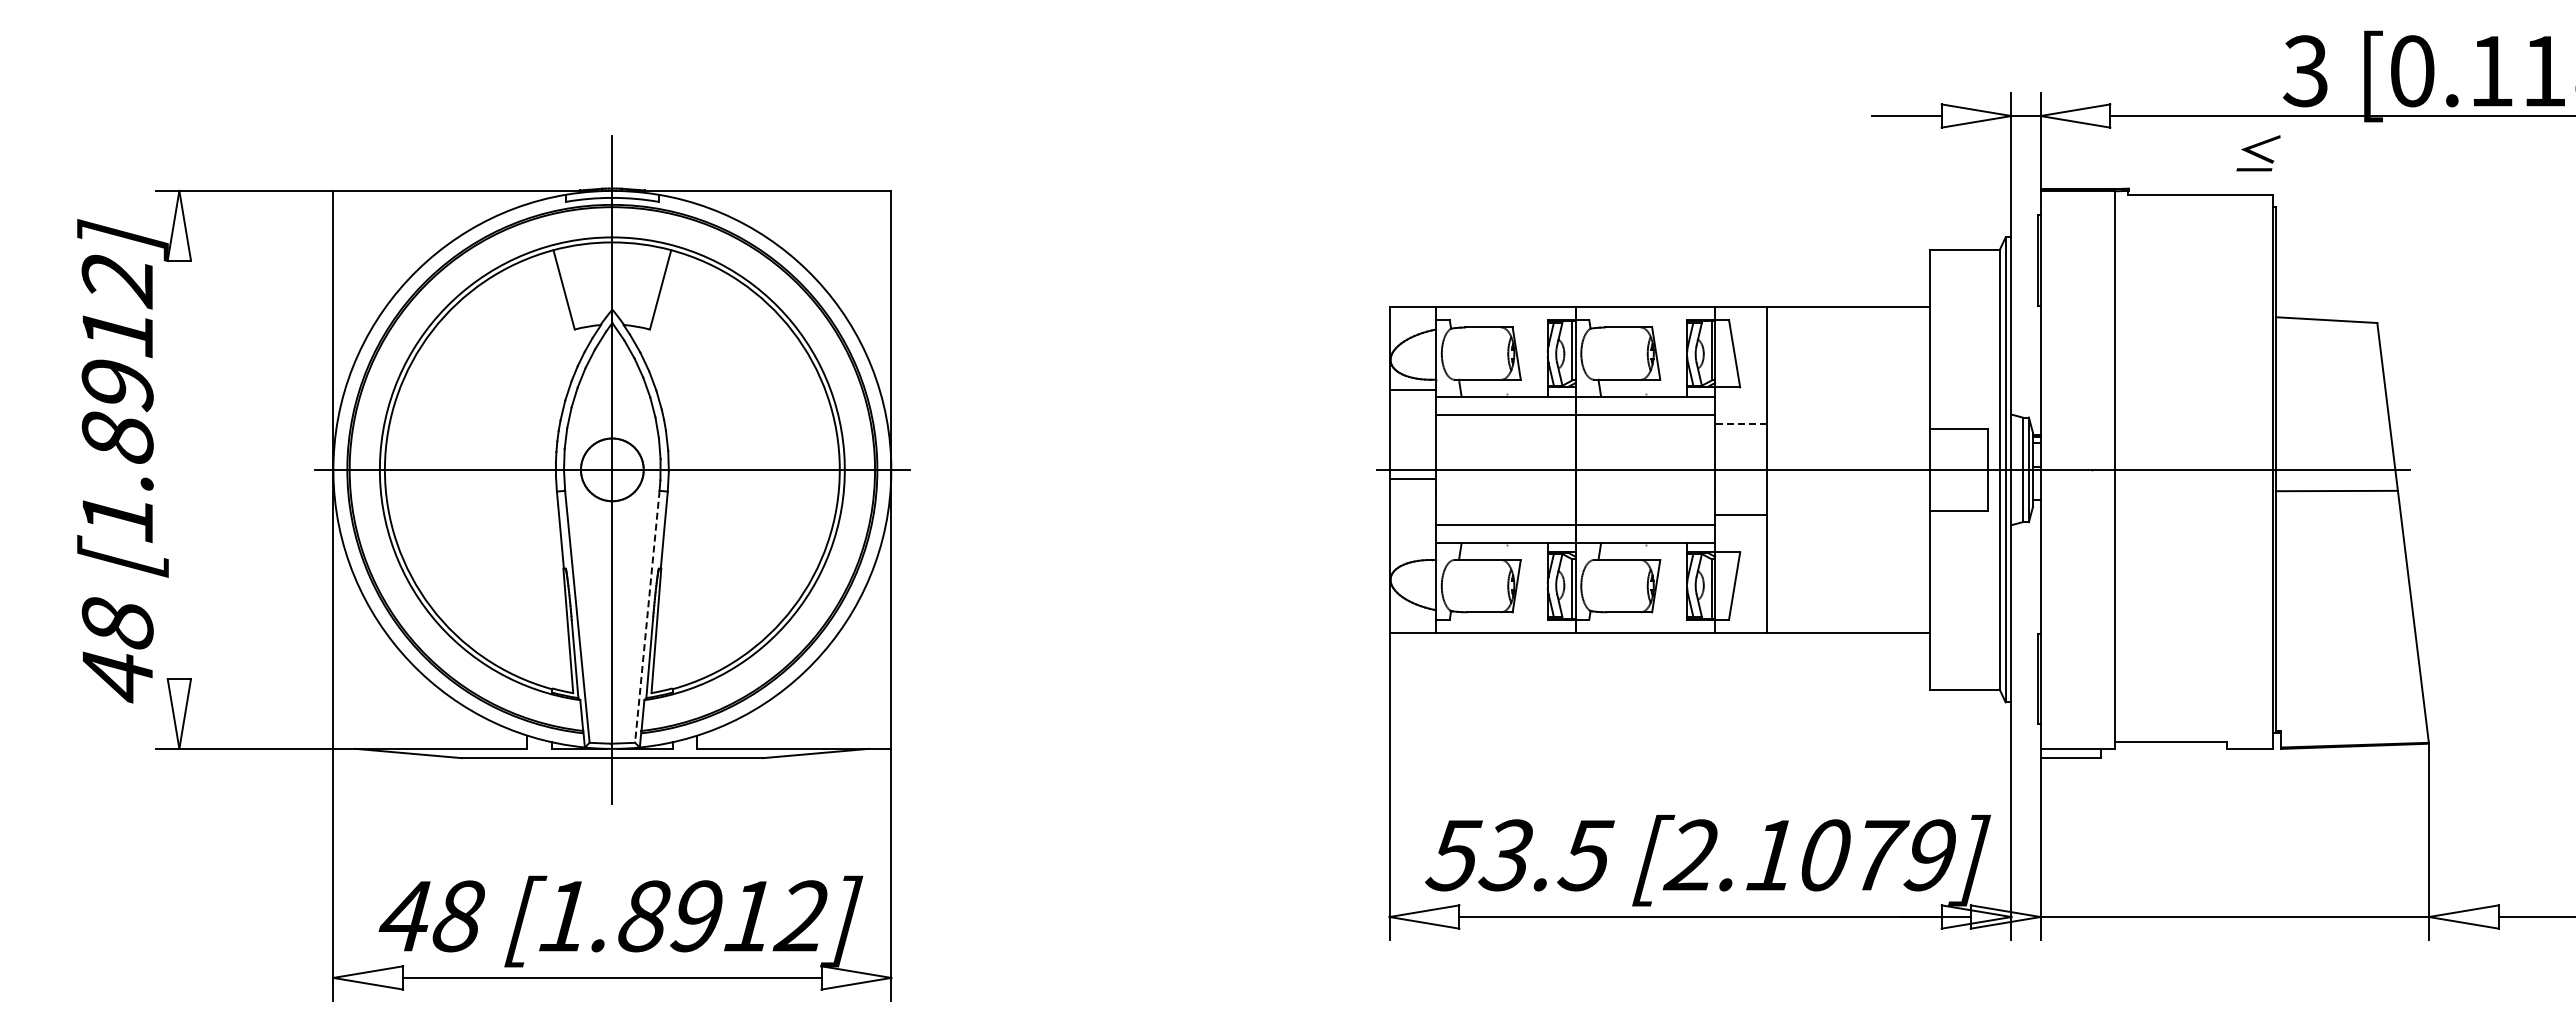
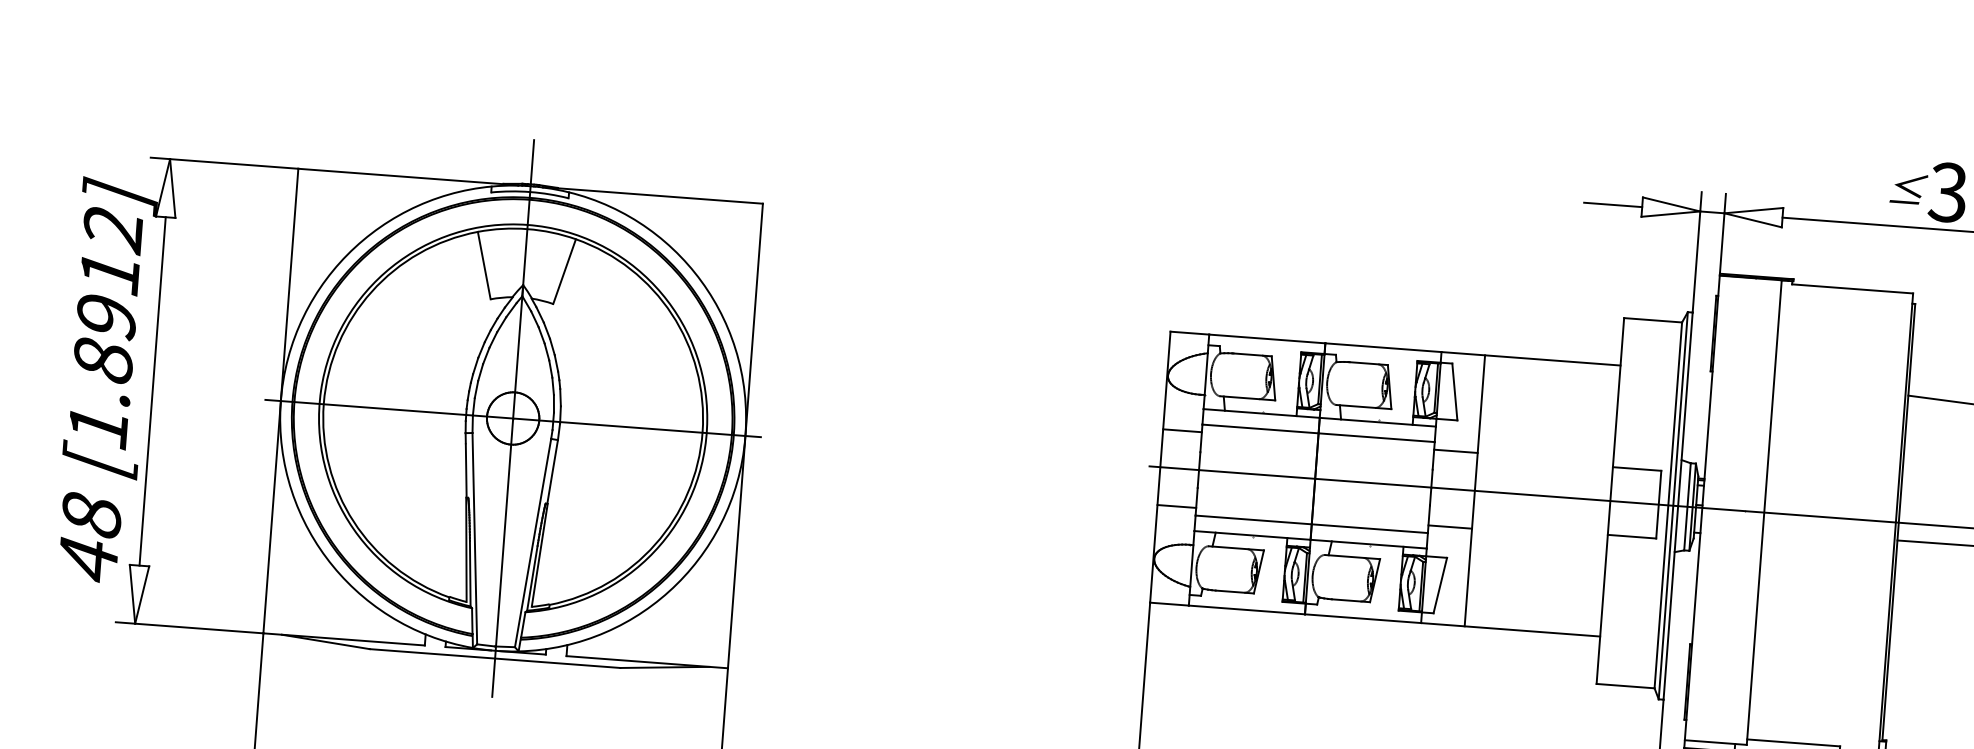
text: (2258, 153) -> (1908, 189), moved
line: (1412, 390) -> (1182, 430), moved
line: (1740, 424) -> (1455, 451), dashed -> solid
line: (179, 469) -> (152, 391), added
line: (1412, 479) -> (1176, 506), moved
line: (647, 616) -> (533, 542), dashed -> solid

